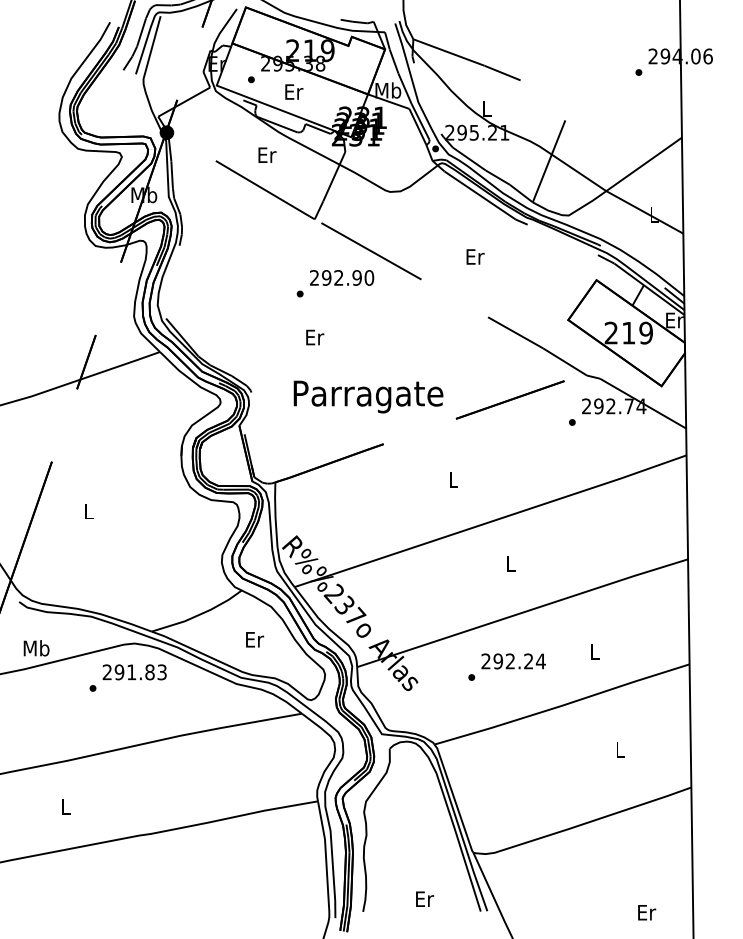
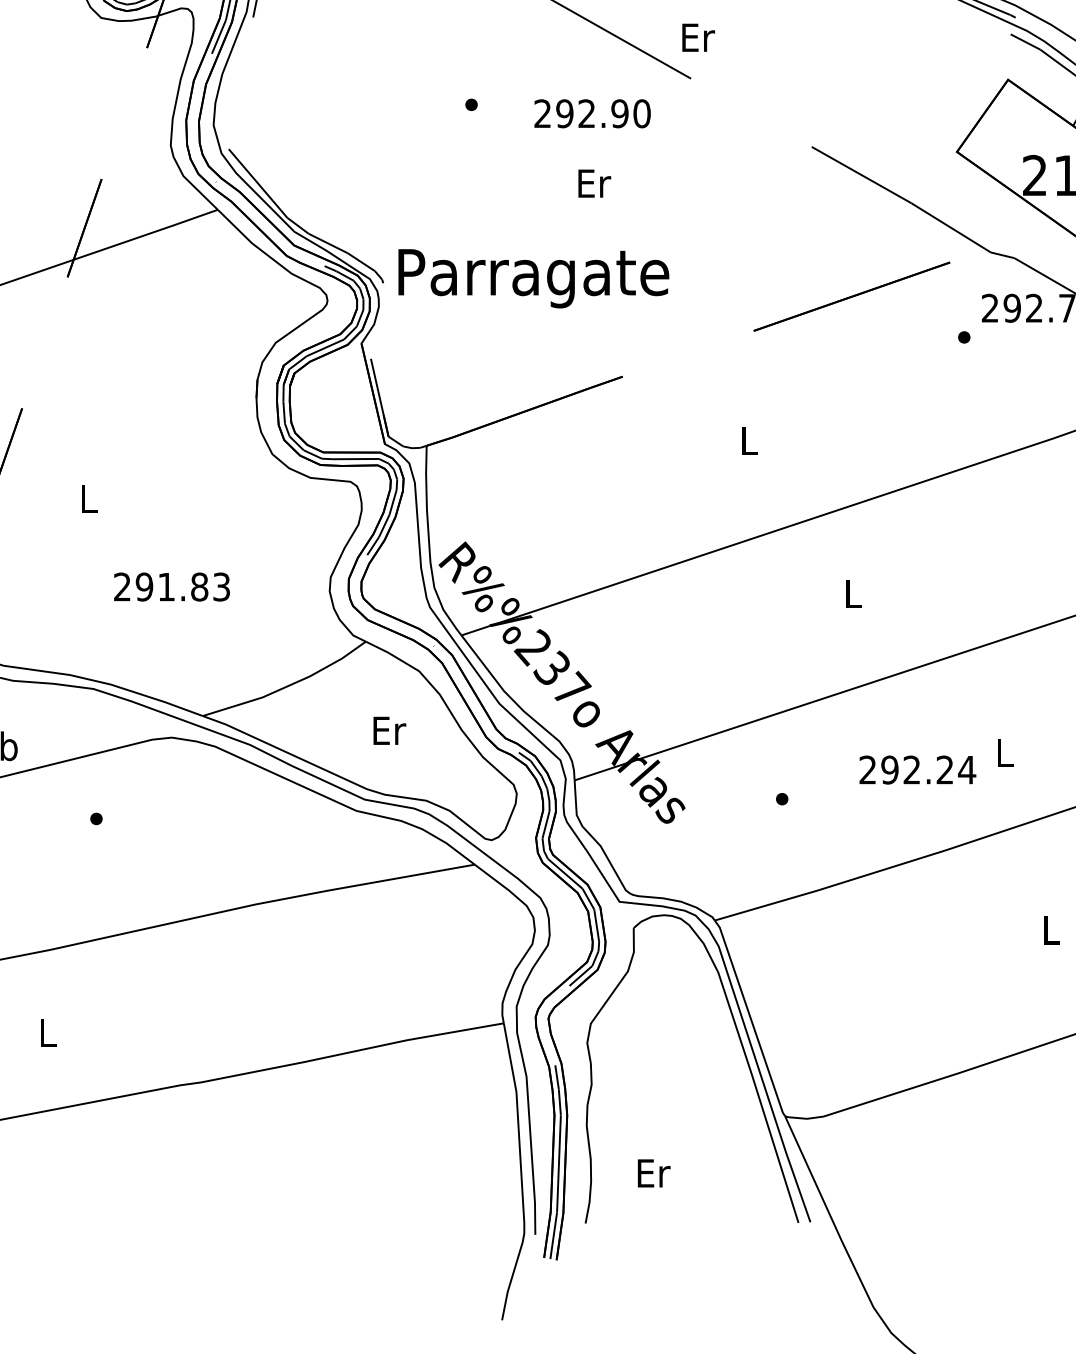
text: (475, 256) -> (698, 36), moved
text: (342, 277) -> (593, 112), moved
text: (315, 337) -> (595, 183), moved
text: (368, 396) -> (533, 277), moved
text: (513, 661) -> (917, 770), moved
text: (134, 672) -> (171, 587), moved
text: (425, 898) -> (654, 1172), moved

